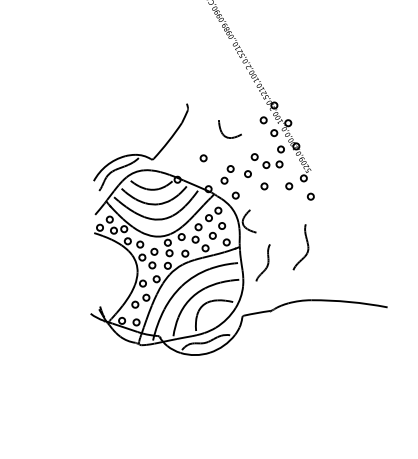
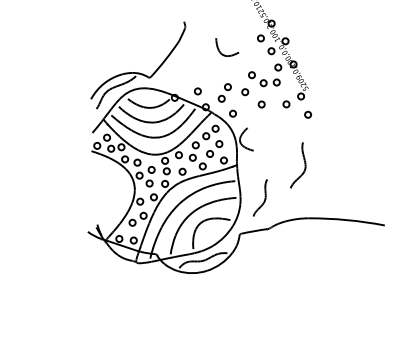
circle: (203, 158) -> (197, 91), moved
part: (262, 262) -> (259, 197), moved

